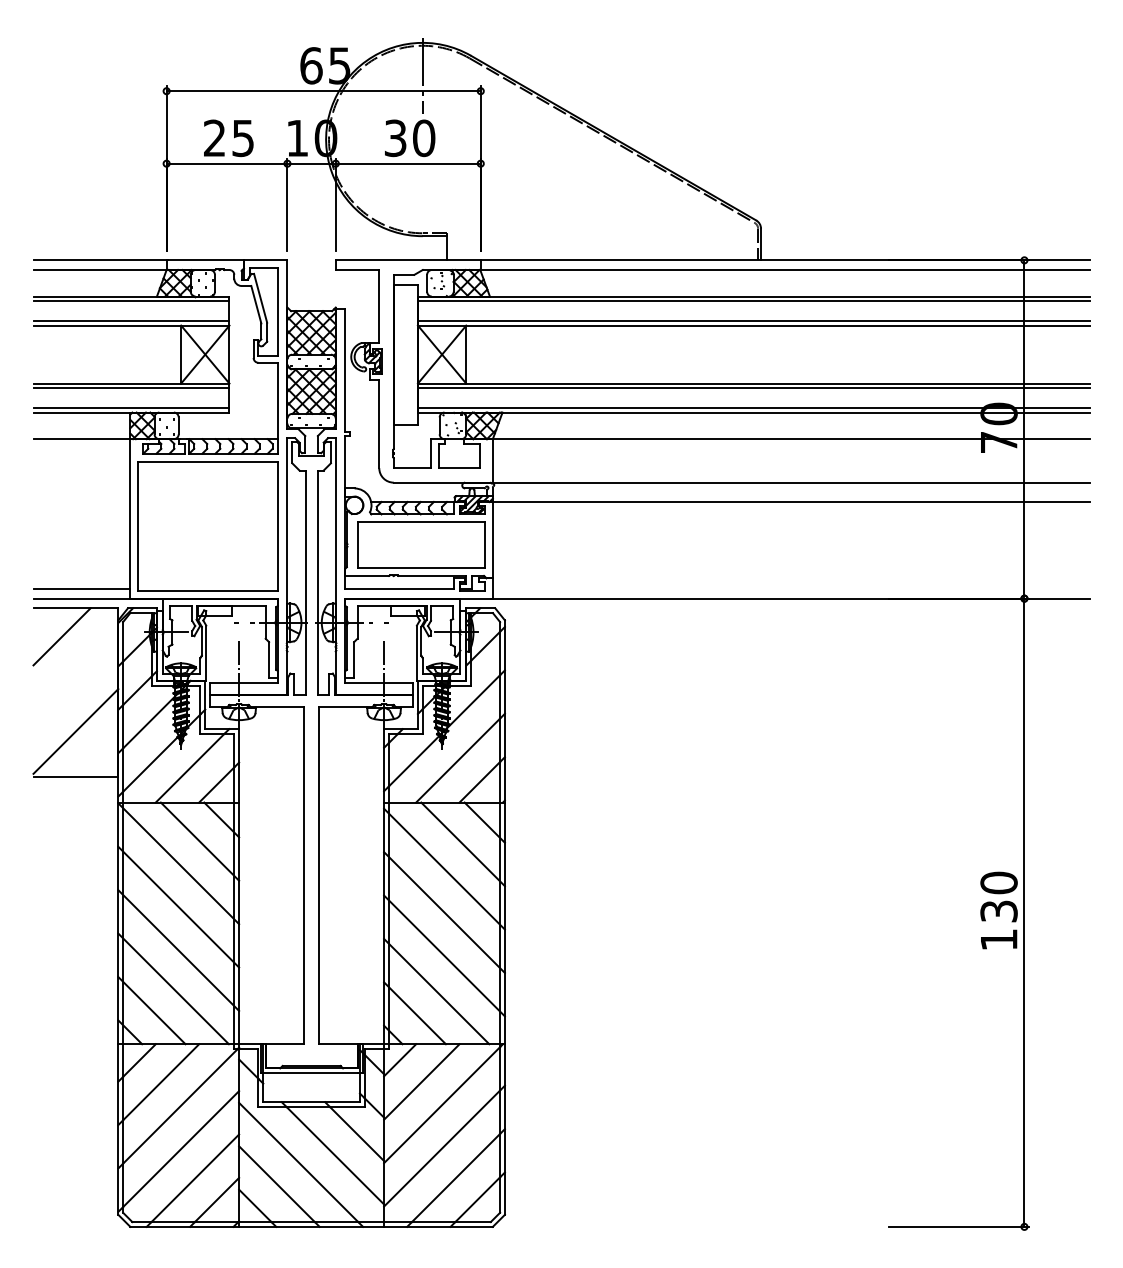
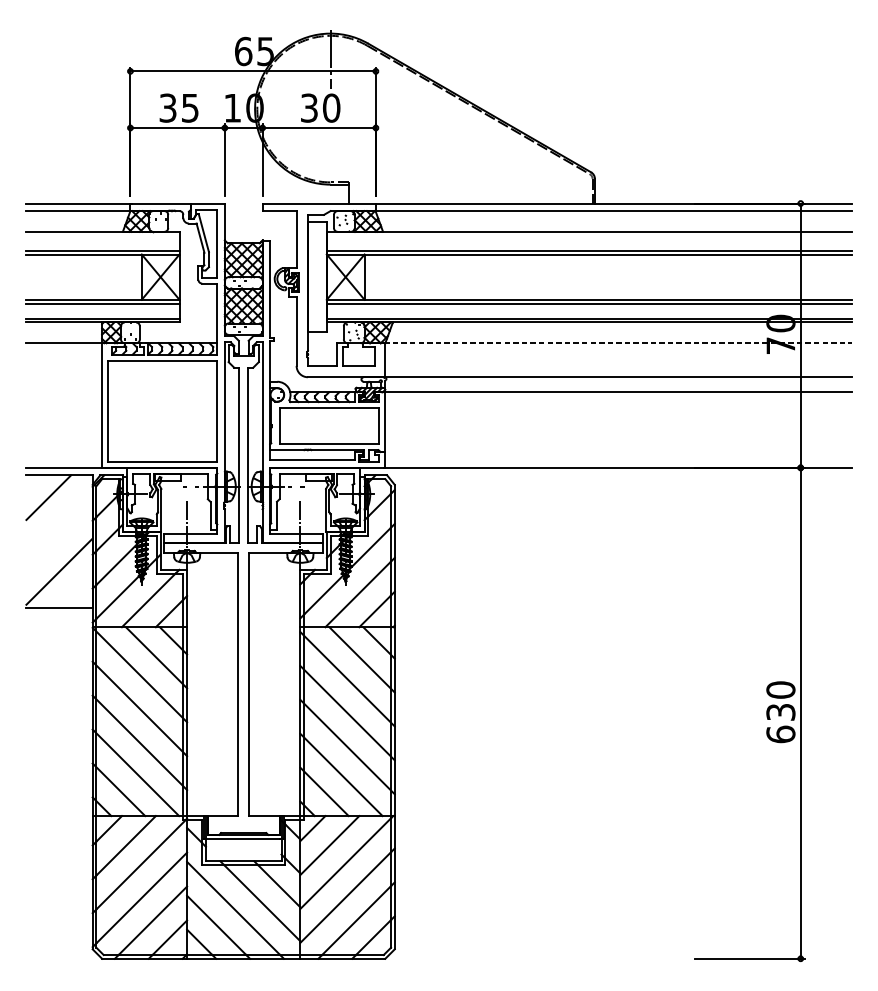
text: (214, 138) -> (167, 108), 25 -> 35
line: (131, 301) -> (102, 235), removed
line: (753, 301) -> (589, 235), removed
line: (790, 439) -> (617, 343), solid -> dashed
line: (81, 588) -> (63, 459), removed
text: (998, 939) -> (780, 734), 130 -> 630

